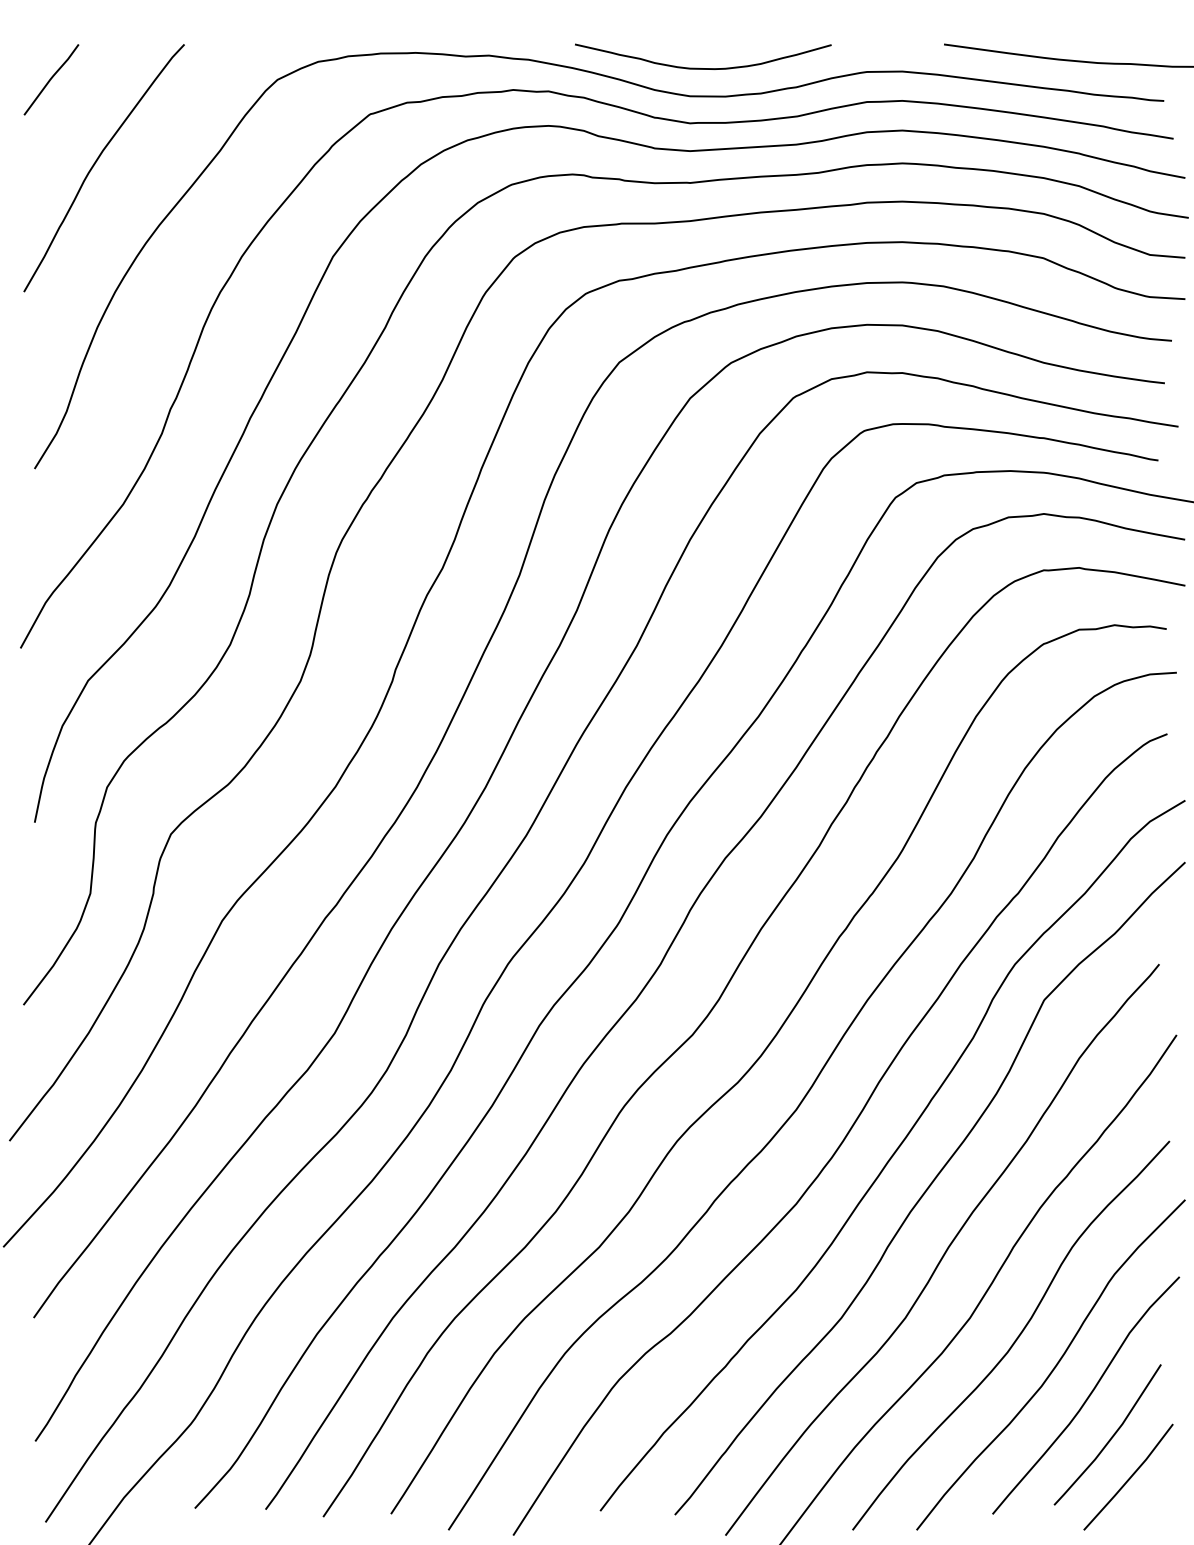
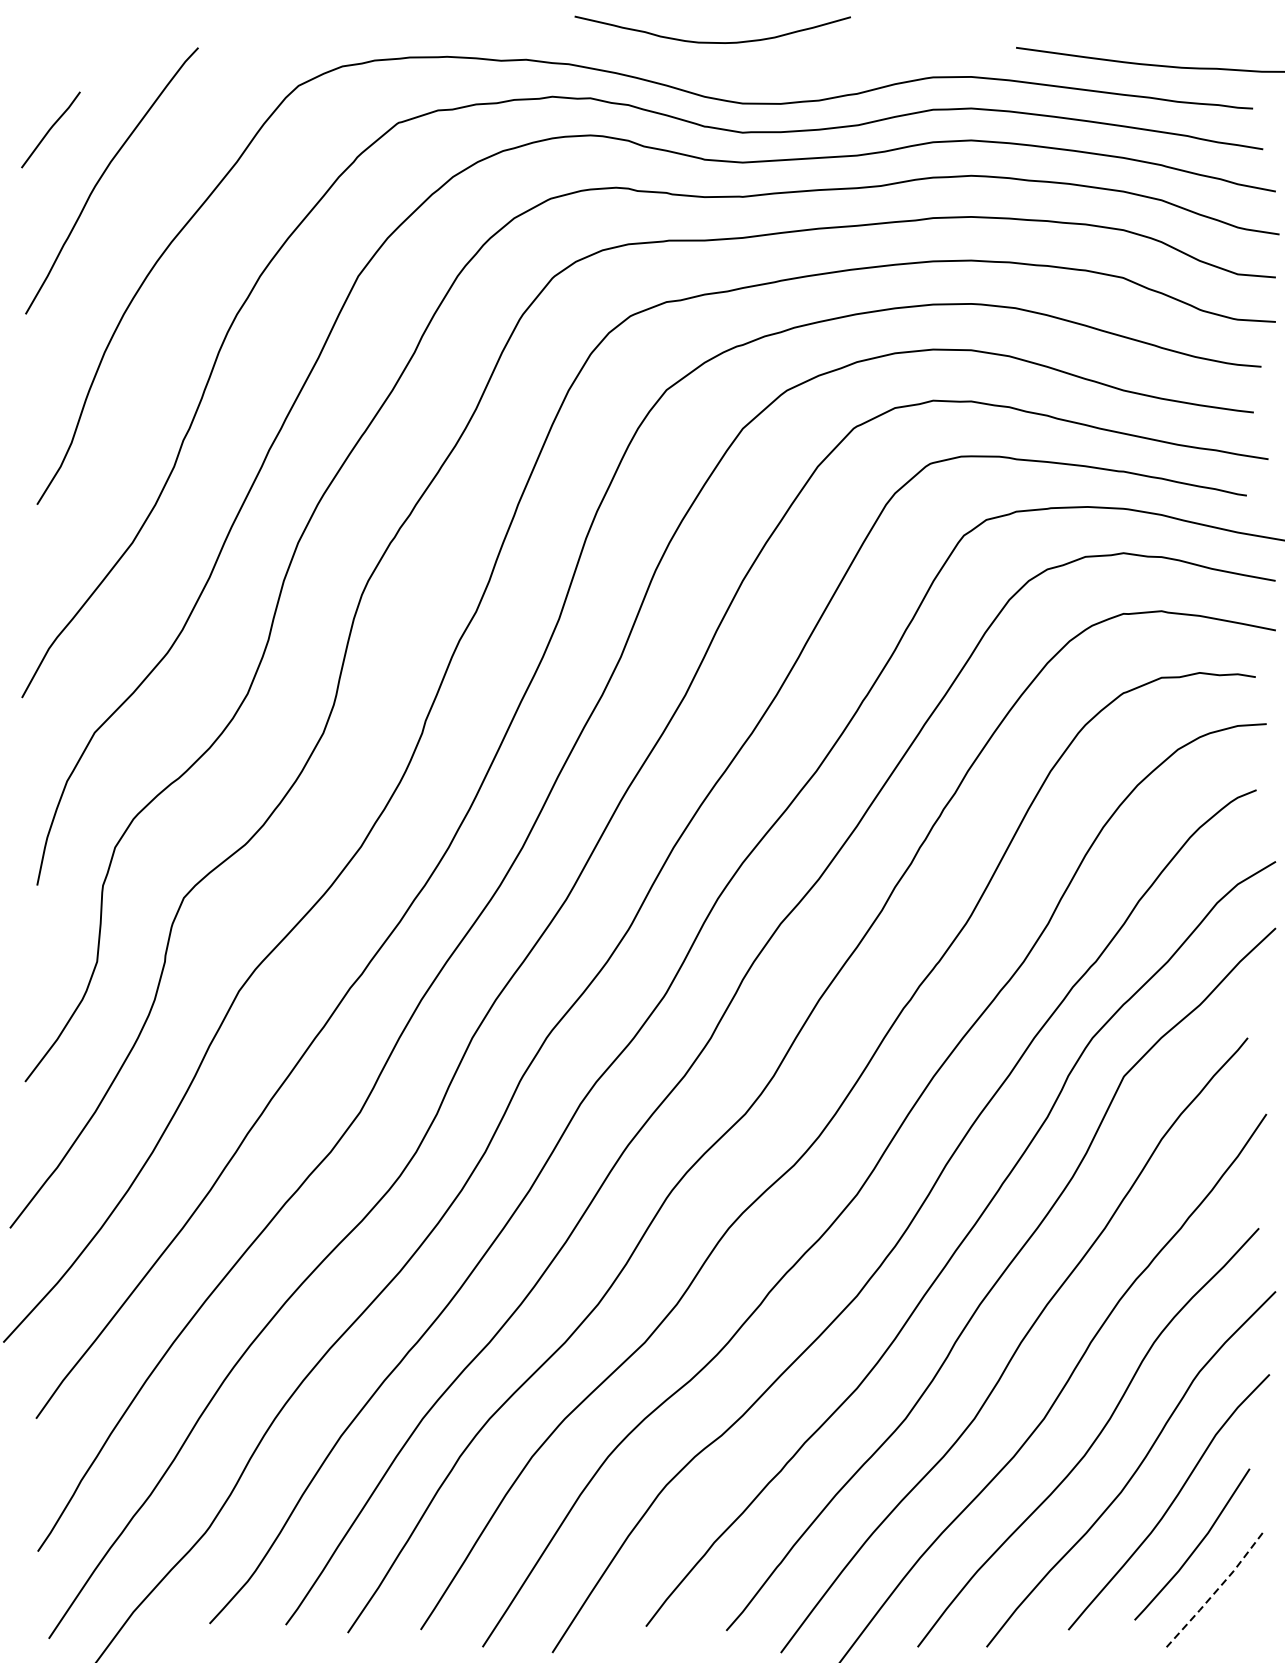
curve: (703, 68) -> (713, 42), moved
line: (51, 79) -> (50, 129), moved
line: (1129, 1478) -> (1215, 1591), solid -> dashed

